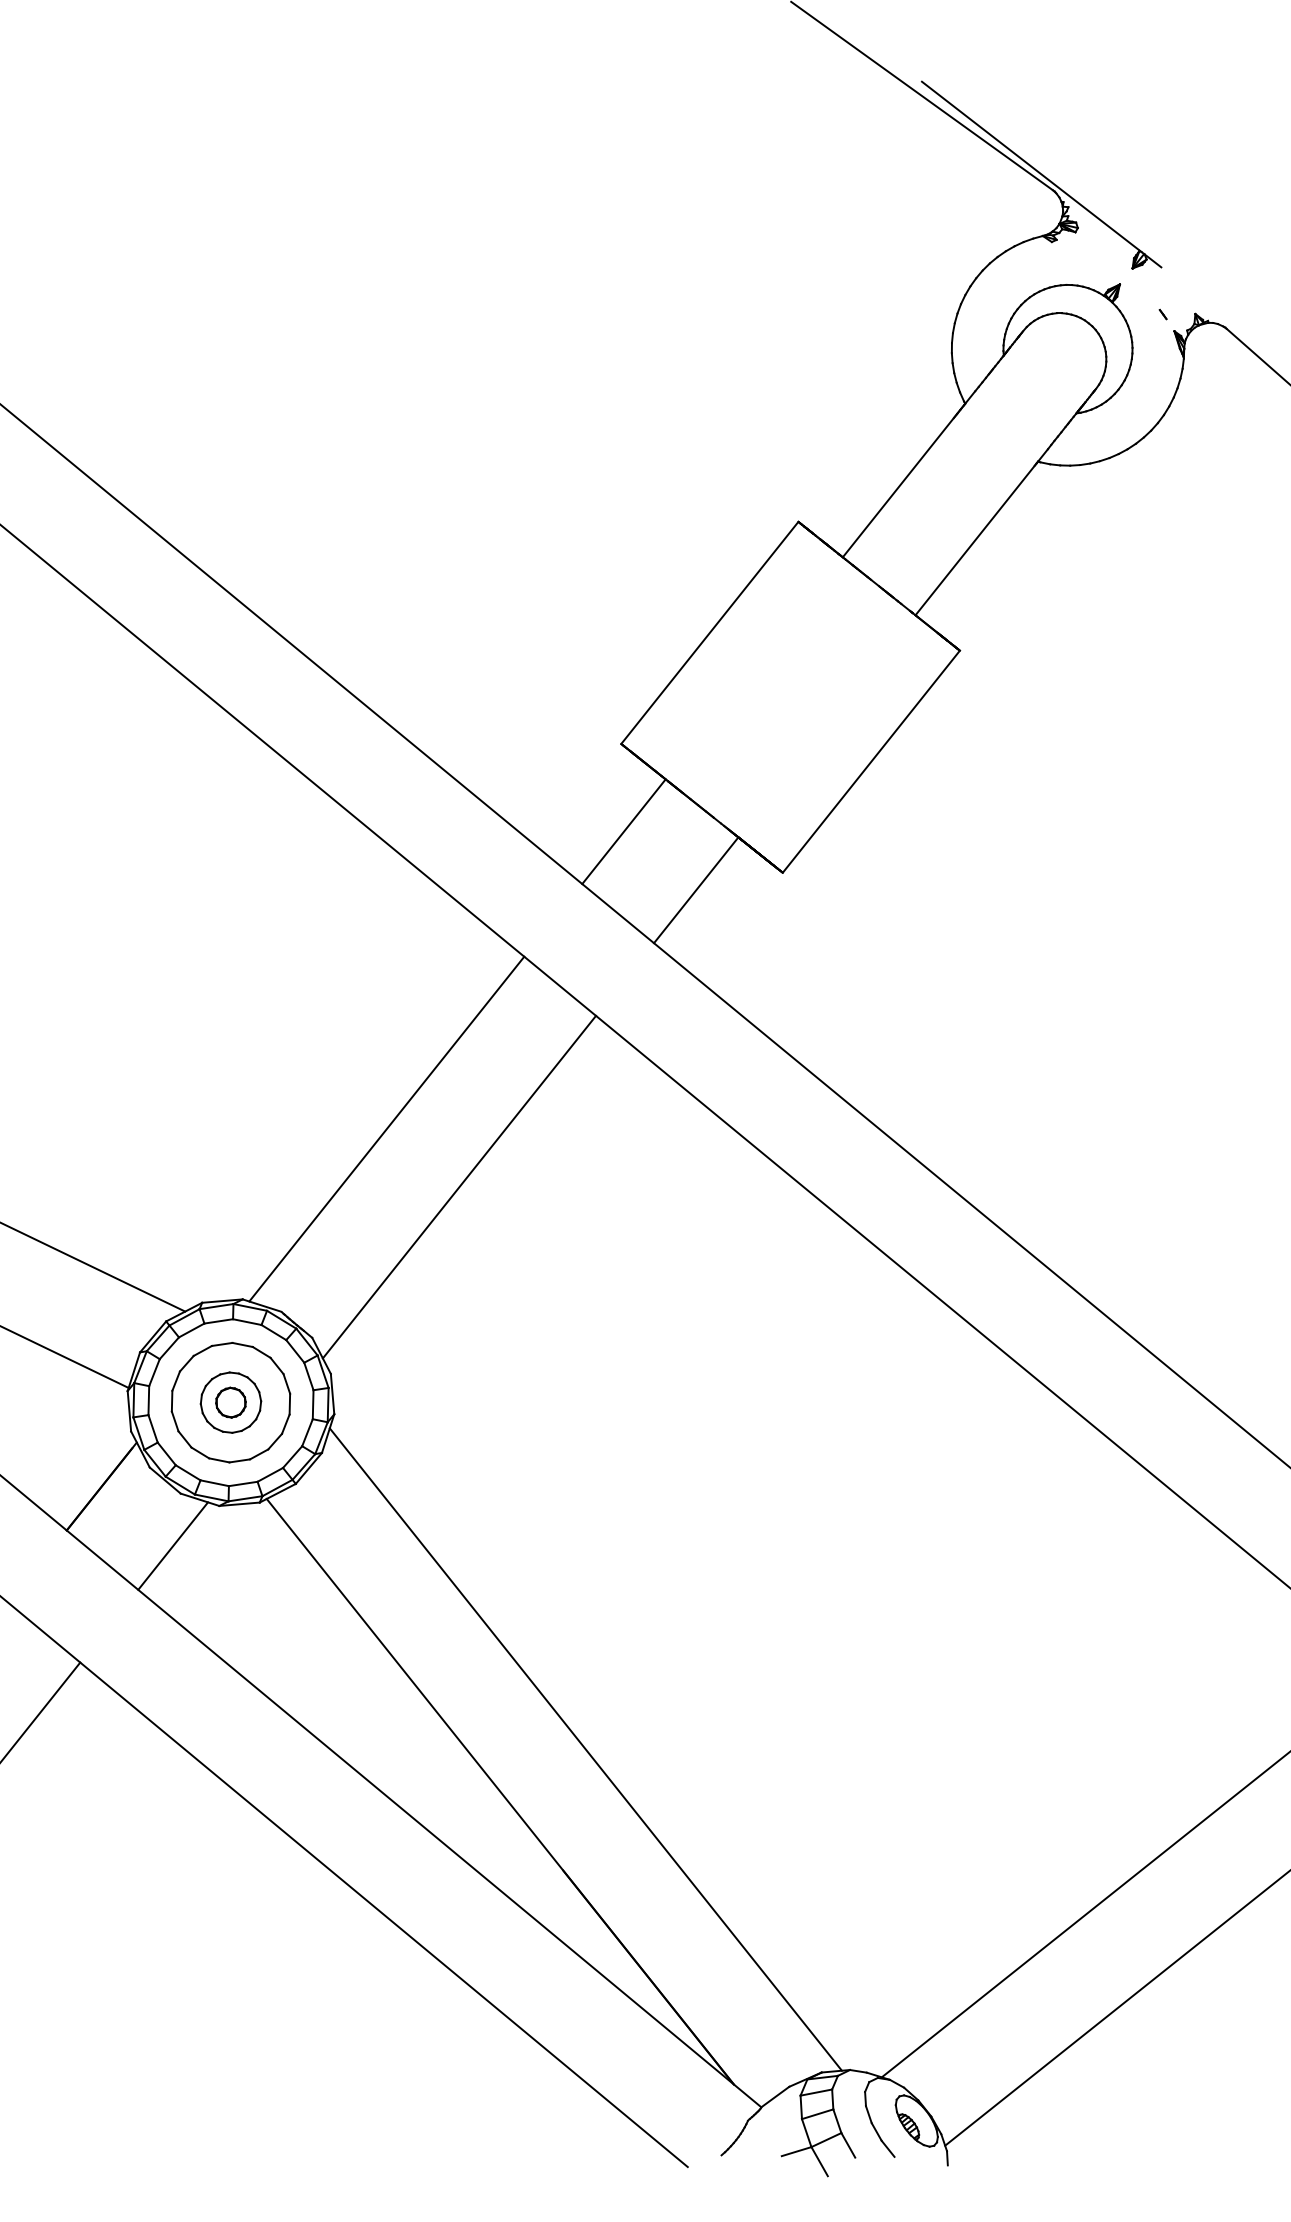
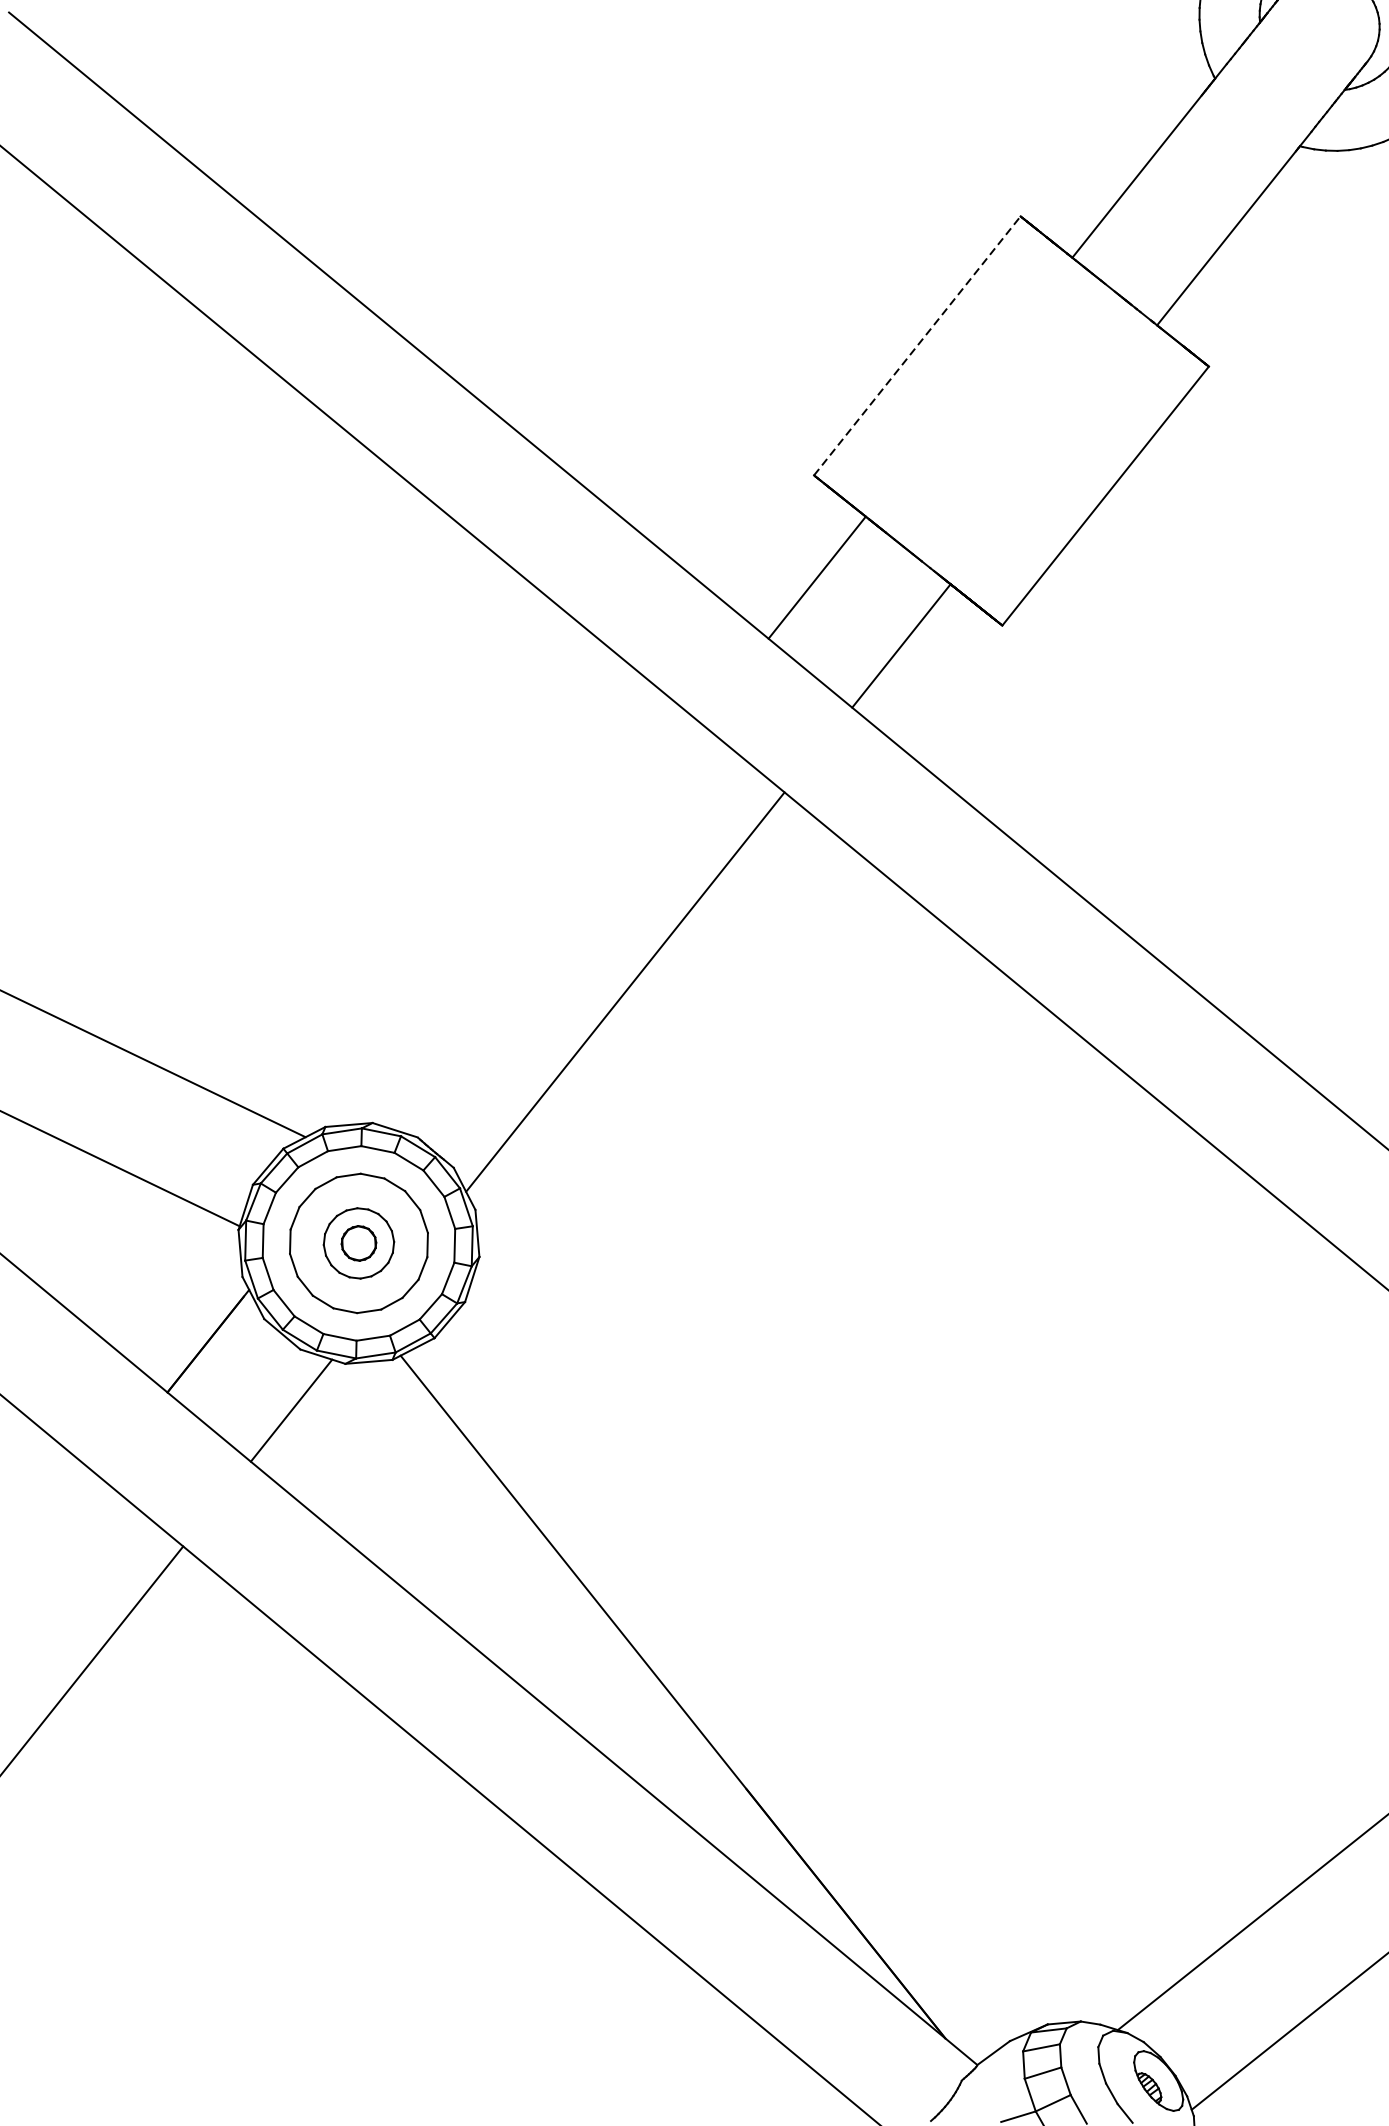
line: (710, 632) -> (918, 345), solid -> dashed
line: (386, 1128) -> (540, 923), removed
line: (585, 1749) -> (772, 1647), removed

